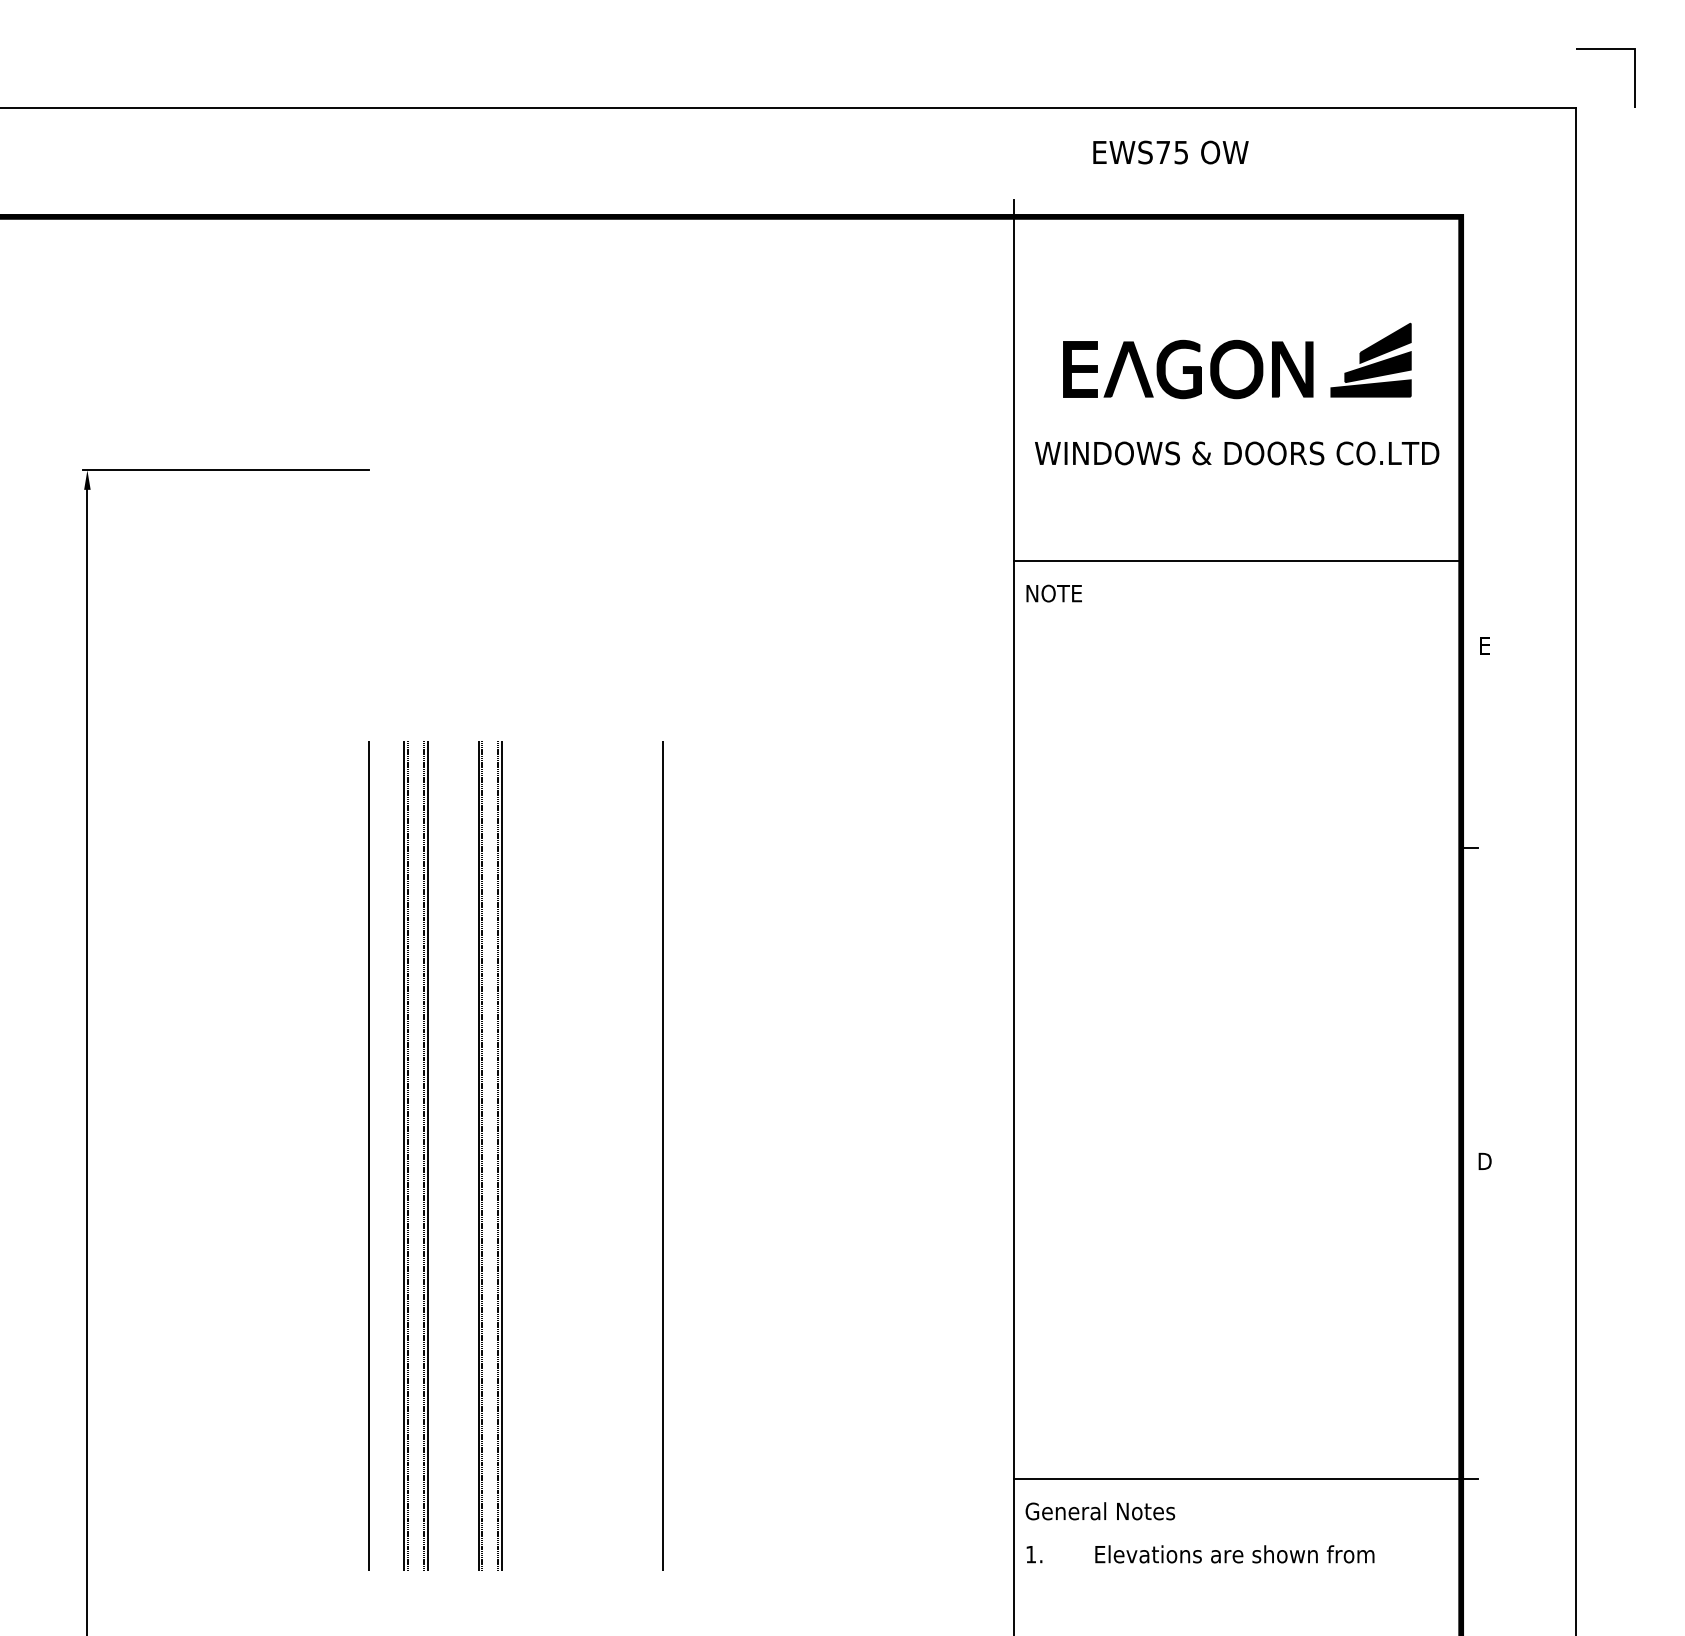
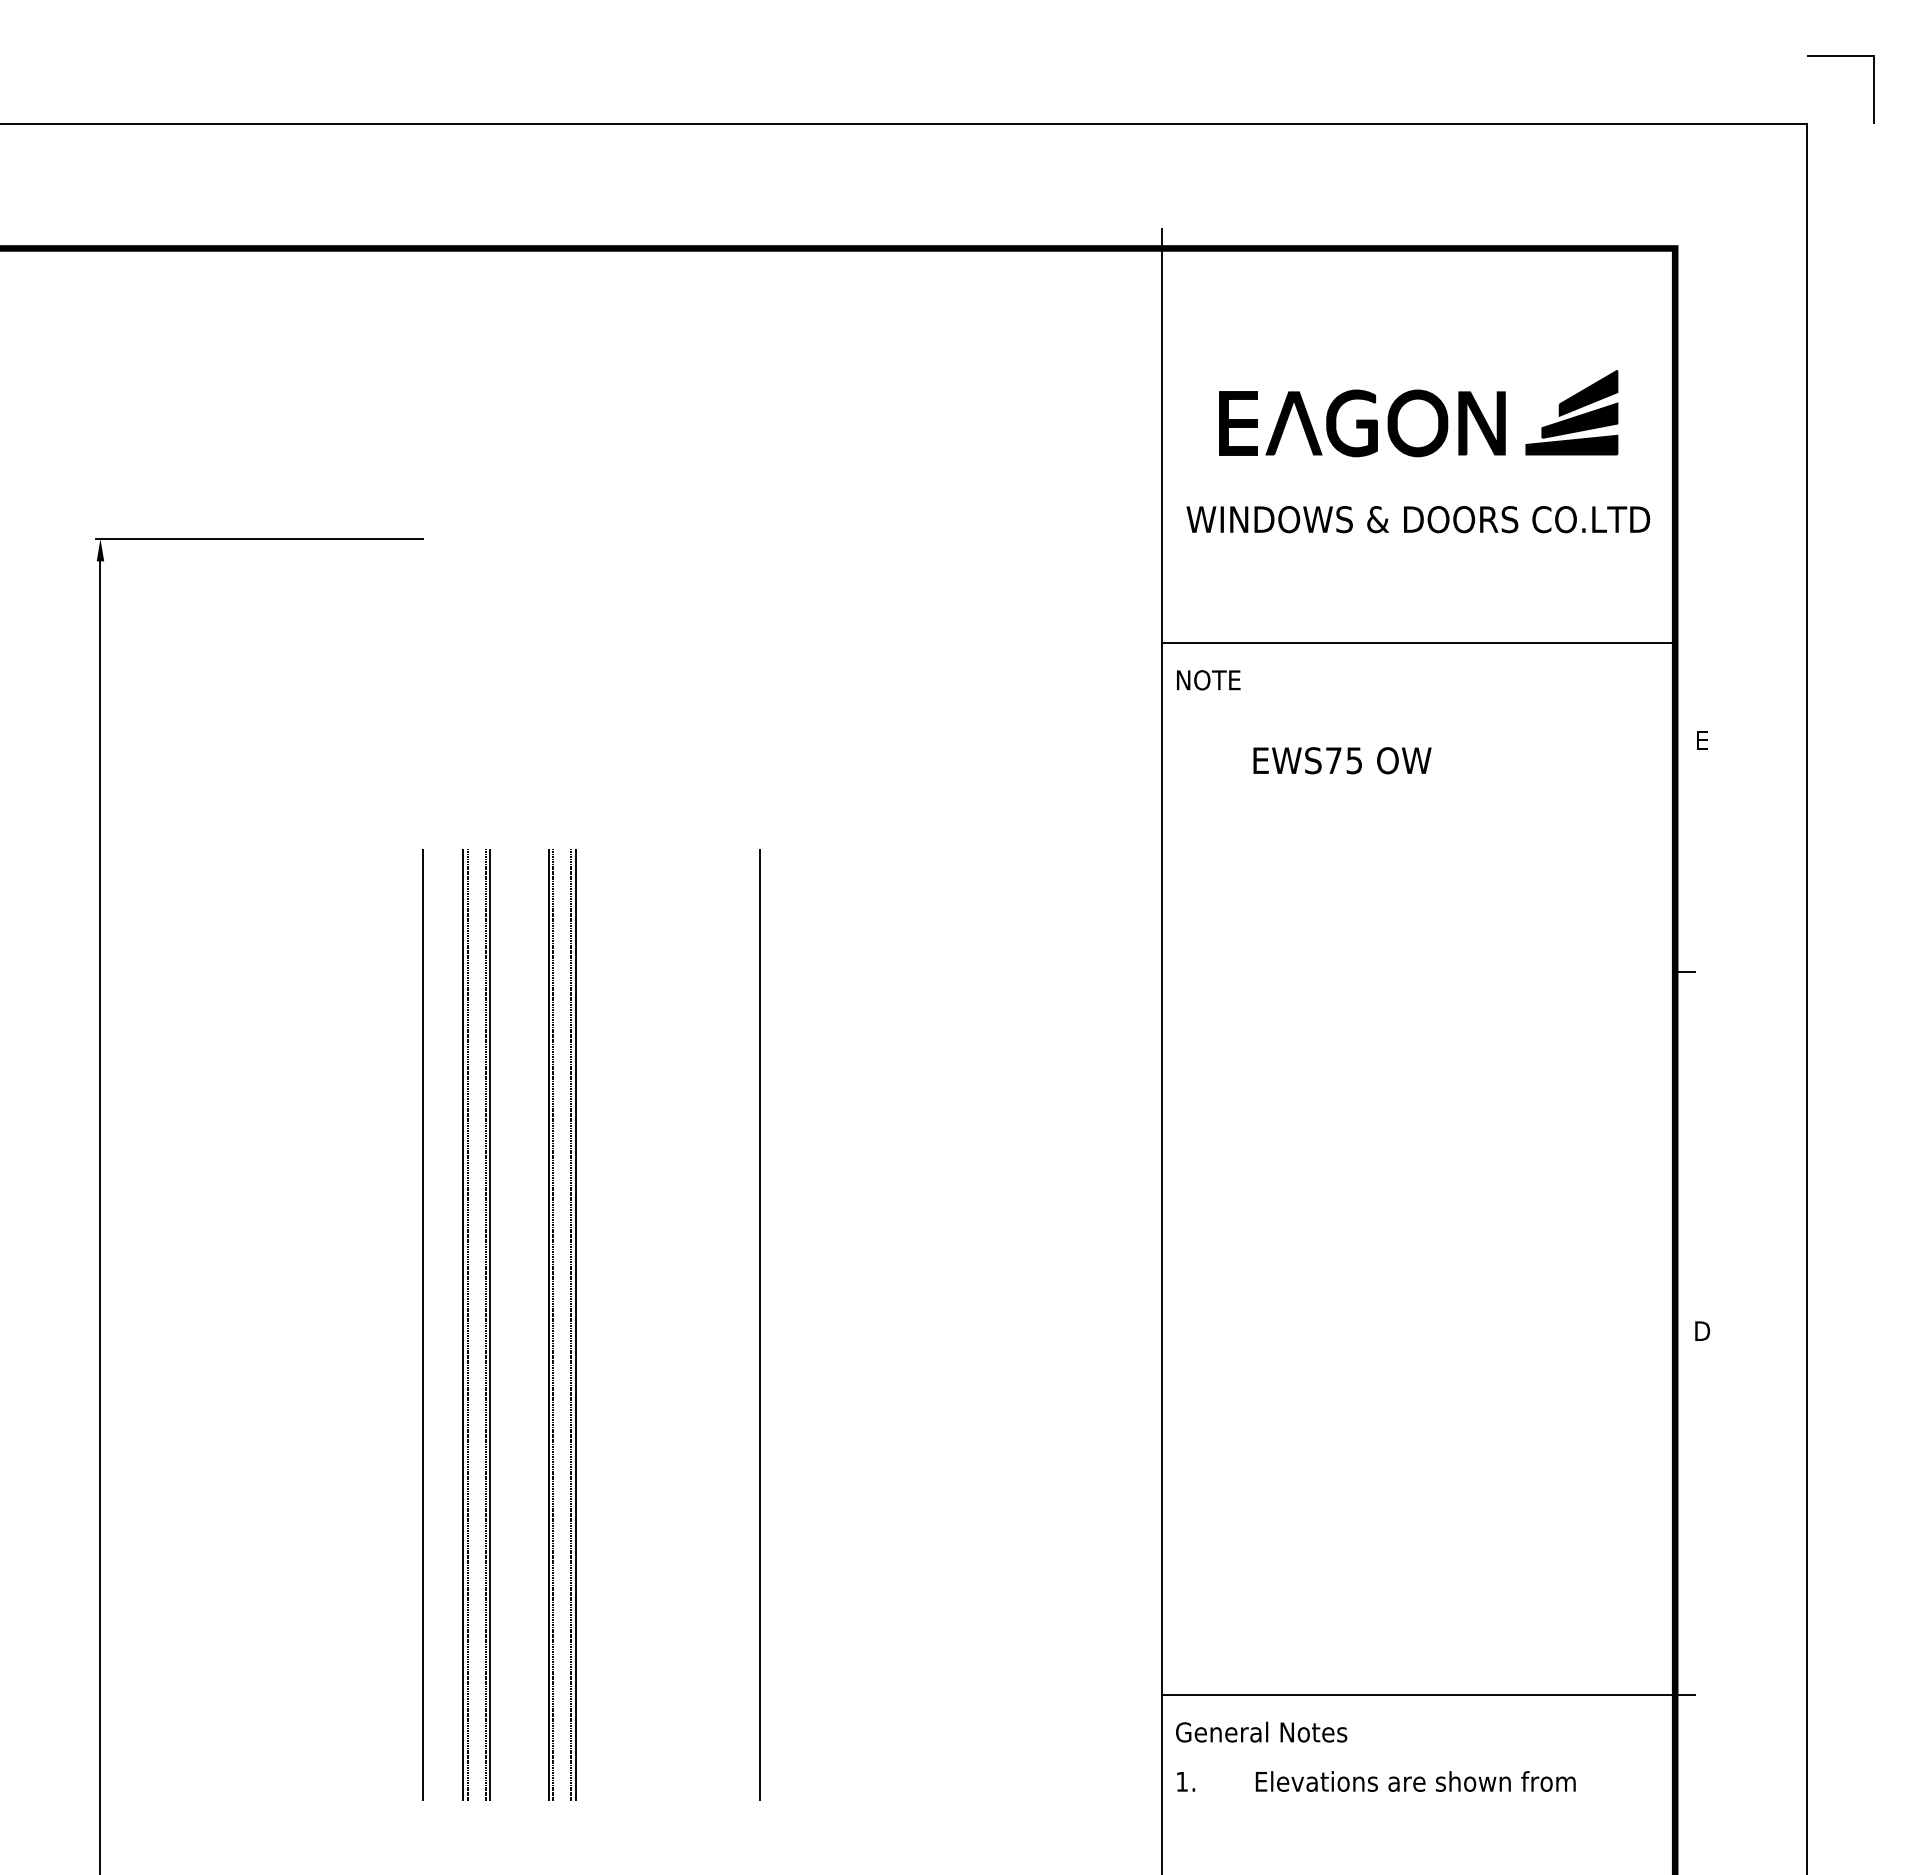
text: (1170, 152) -> (1342, 760), moved

